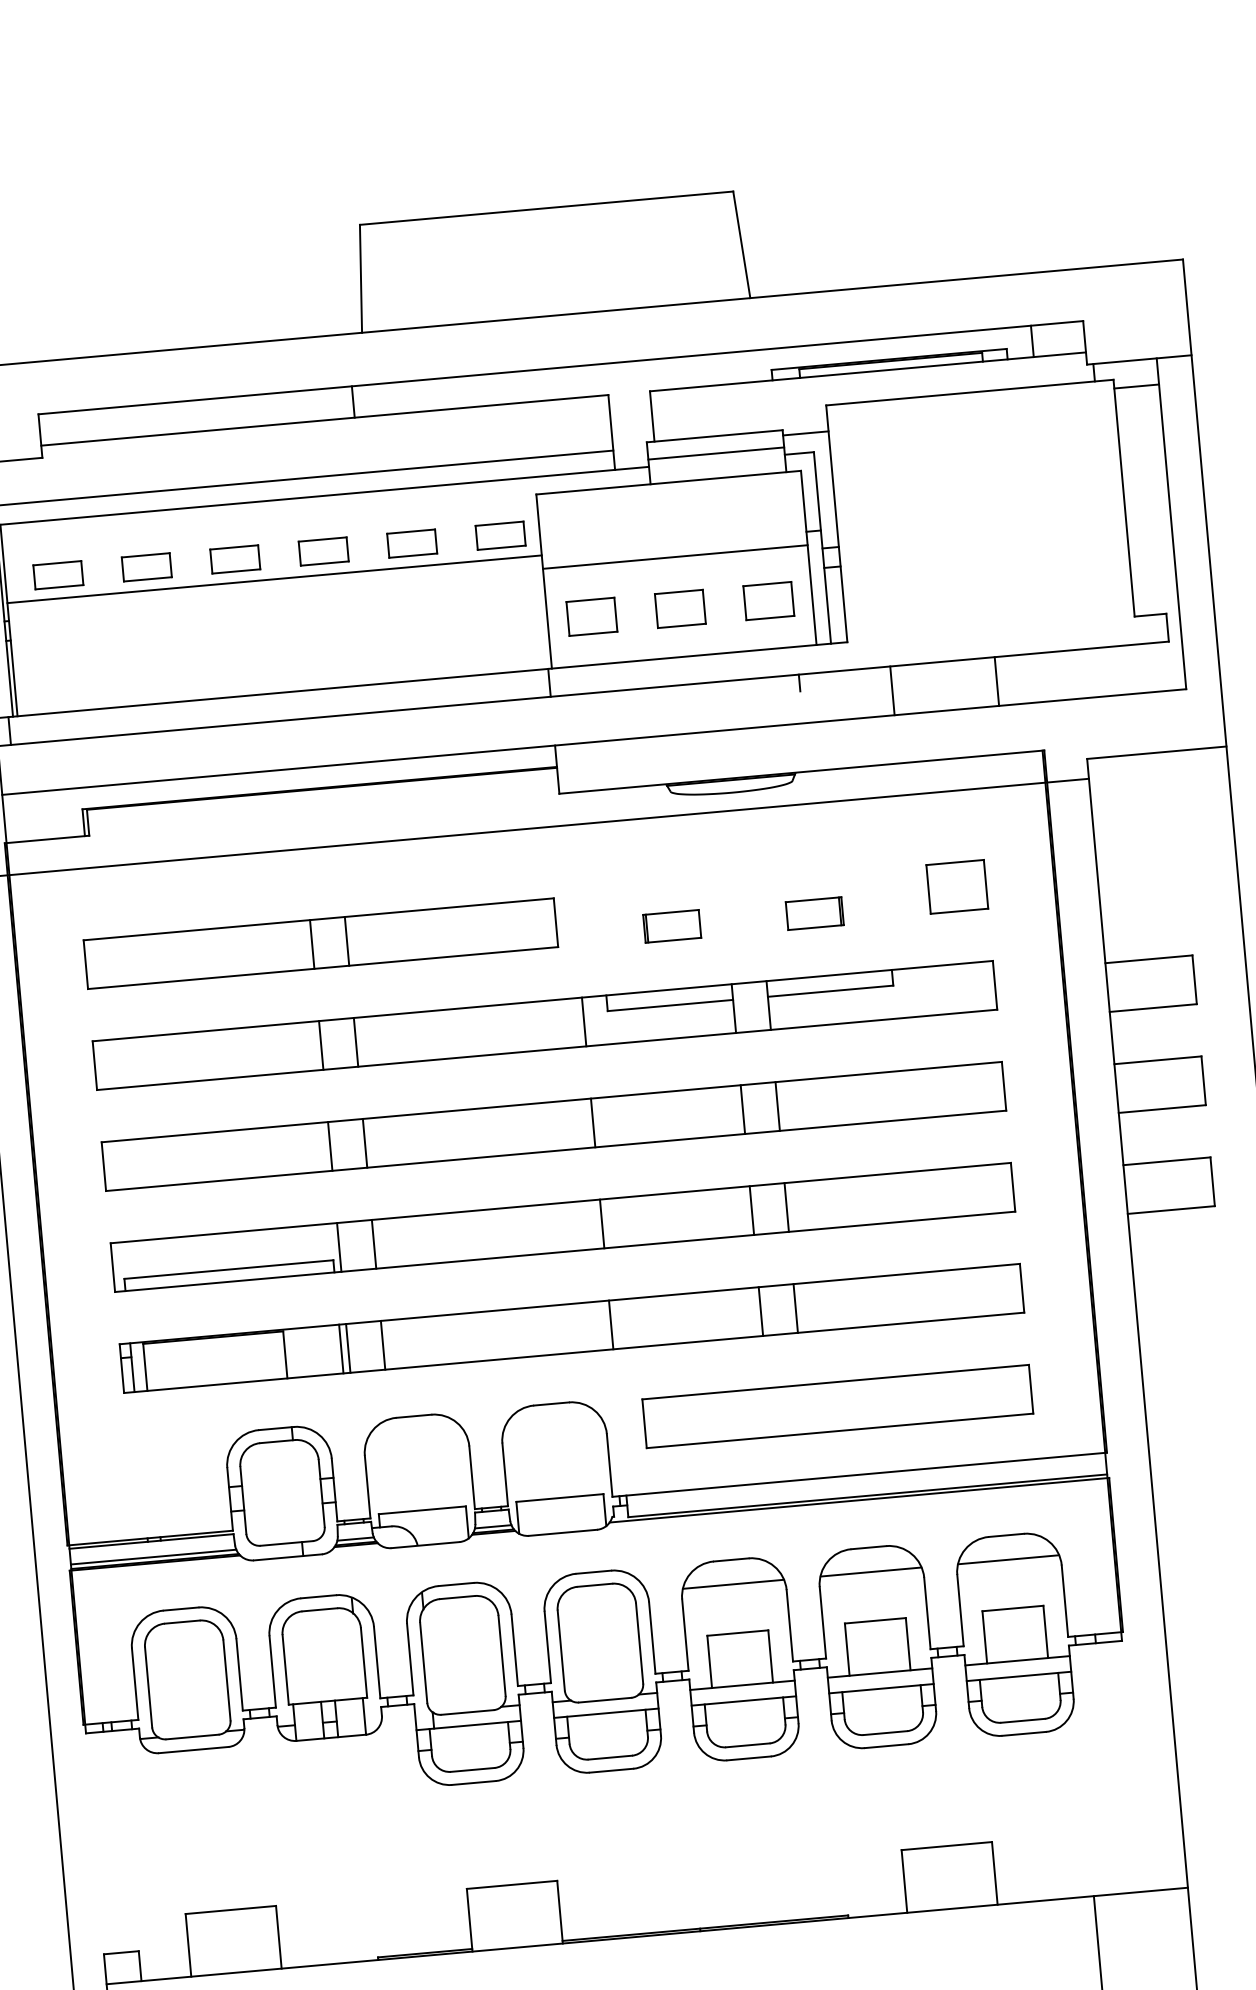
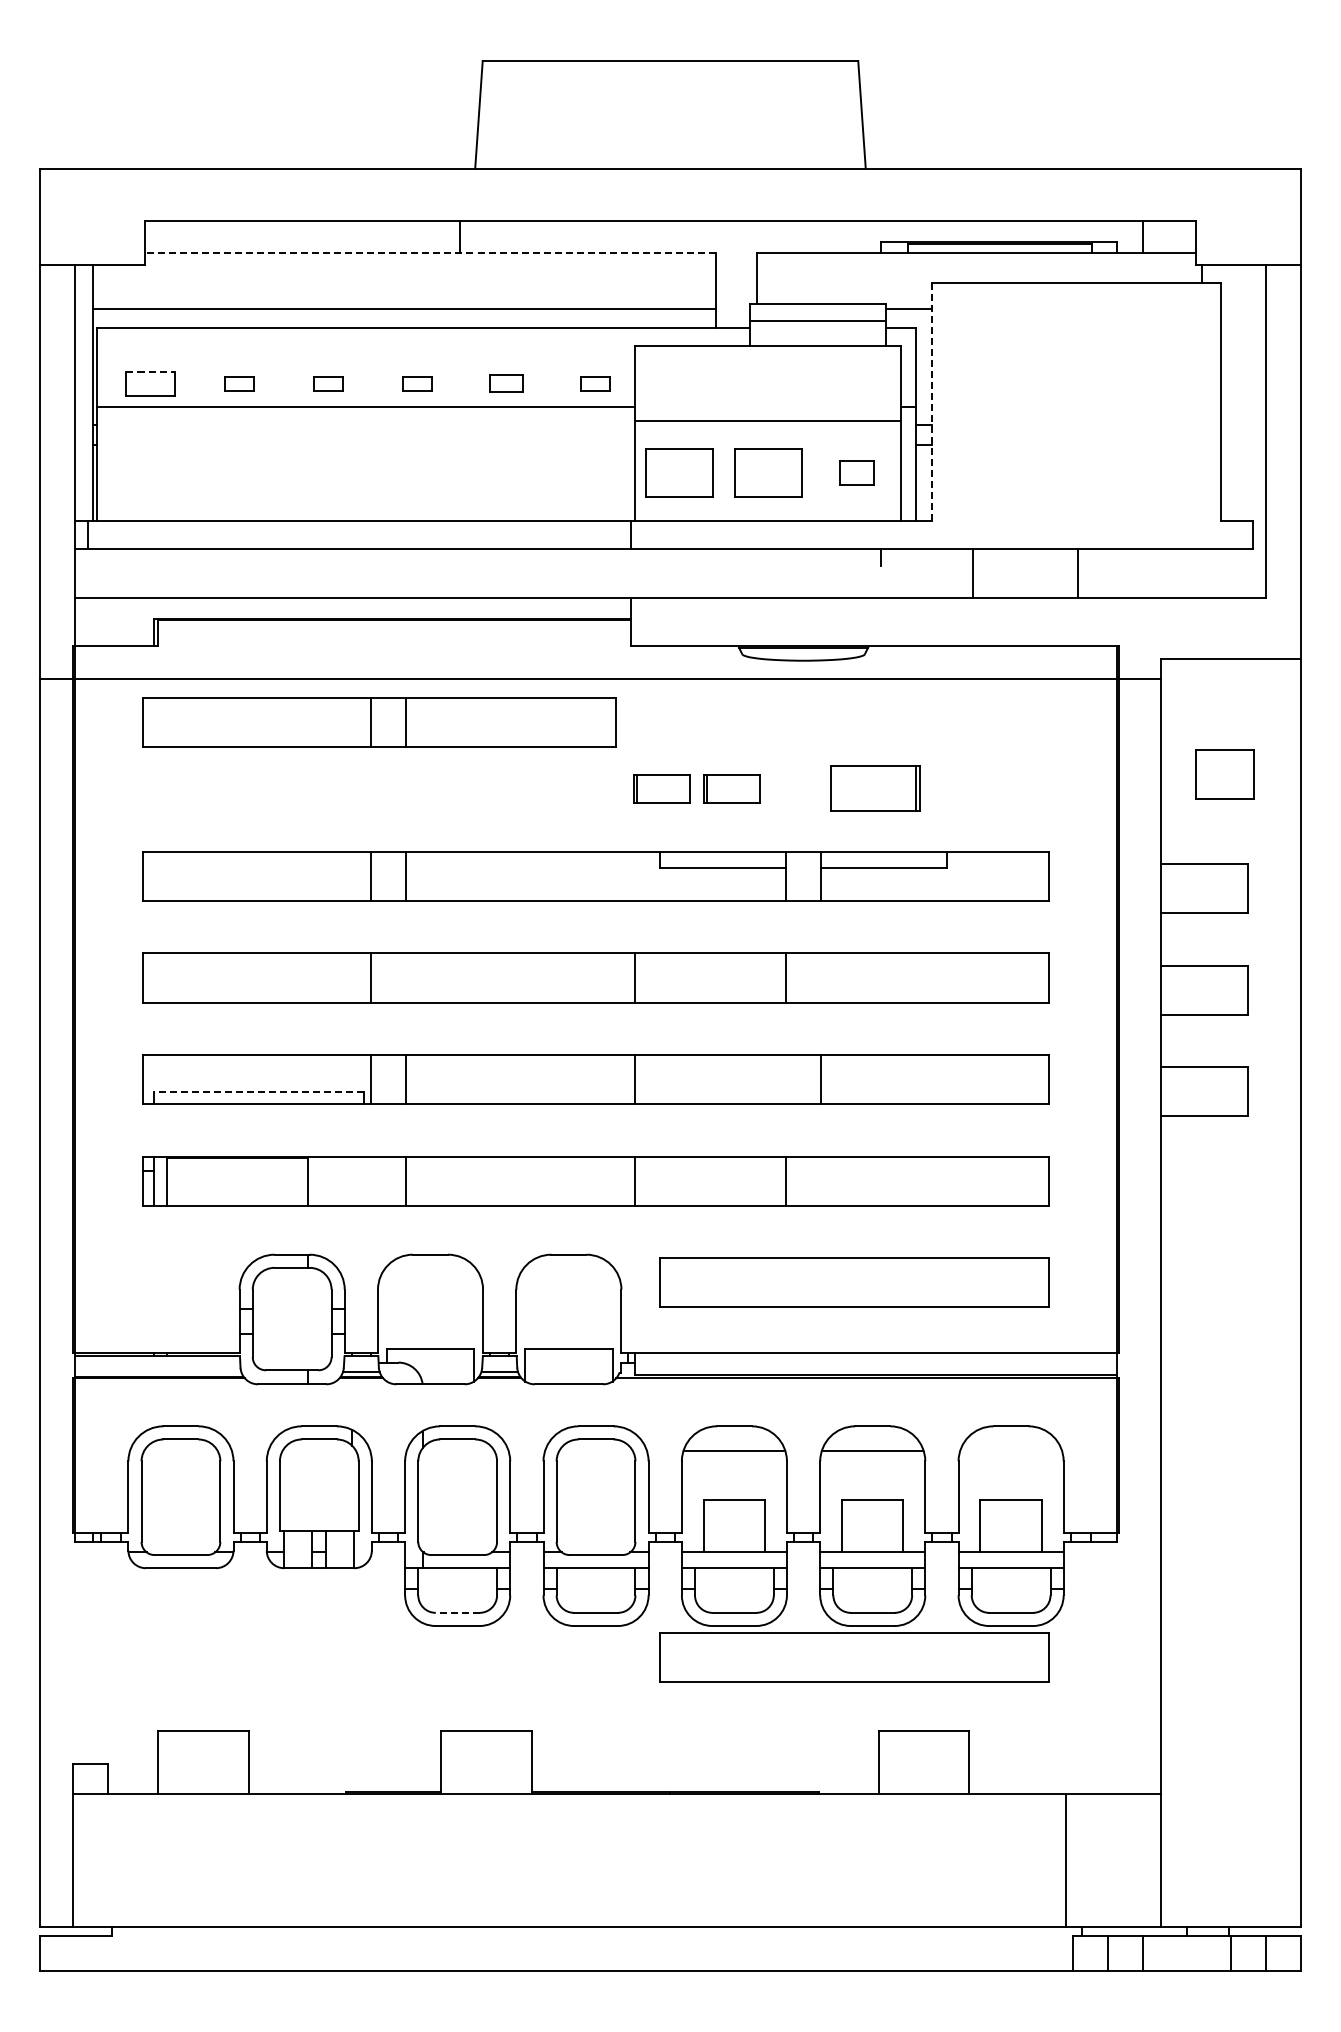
line: (1135, 386) -> (1242, 291), removed
line: (324, 420) -> (429, 252), solid -> dashed
line: (836, 524) -> (931, 402), solid -> dashed
part: (500, 535) -> (595, 383), size x0.6
part: (412, 543) -> (506, 383), size x0.7
part: (323, 551) -> (417, 383), size x0.6
part: (235, 559) -> (328, 383), size x0.6
line: (58, 562) -> (151, 371), solid -> dashed
part: (146, 567) -> (239, 383), size x0.6
part: (768, 600) -> (856, 472), size x0.7
part: (679, 608) -> (767, 472), size x1.4
part: (591, 616) -> (678, 472), size x1.4
part: (956, 886) -> (1224, 774), moved
part: (813, 913) -> (874, 788), size x1.6
part: (602, 932) -> (661, 788), added
part: (320, 943) -> (379, 722), moved
line: (584, 1021) -> (635, 875), removed
line: (778, 1105) -> (821, 977), removed
line: (365, 1142) -> (406, 977), removed
line: (752, 1210) -> (786, 1079), removed
line: (228, 1269) -> (258, 1091), solid -> dashed
line: (796, 1307) -> (821, 1180), removed
line: (347, 1347) -> (370, 1180), removed
line: (340, 1348) -> (363, 1180), removed
line: (154, 1557) -> (158, 1372), removed
line: (1007, 1559) -> (1010, 1450), removed
line: (472, 1769) -> (457, 1612), solid -> dashed
part: (871, 1779) -> (854, 1657), added

